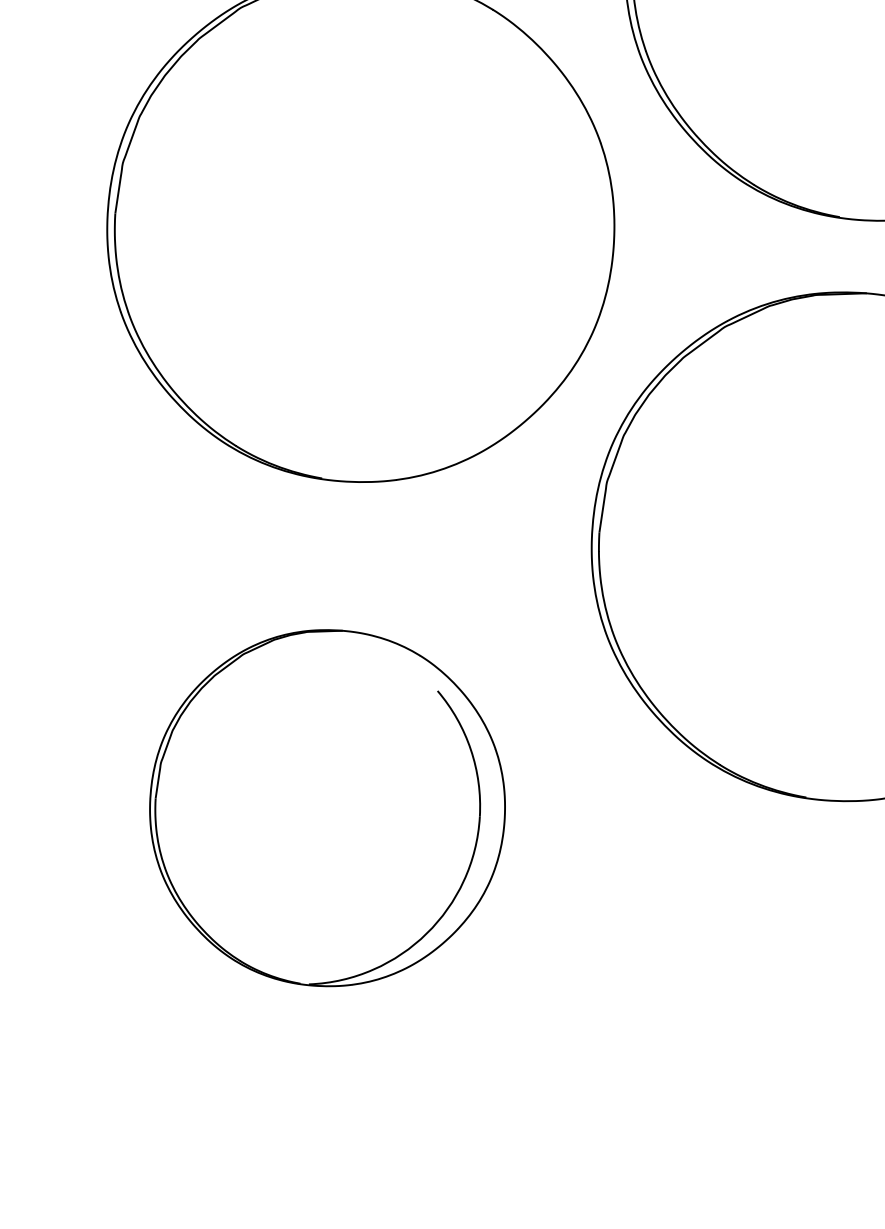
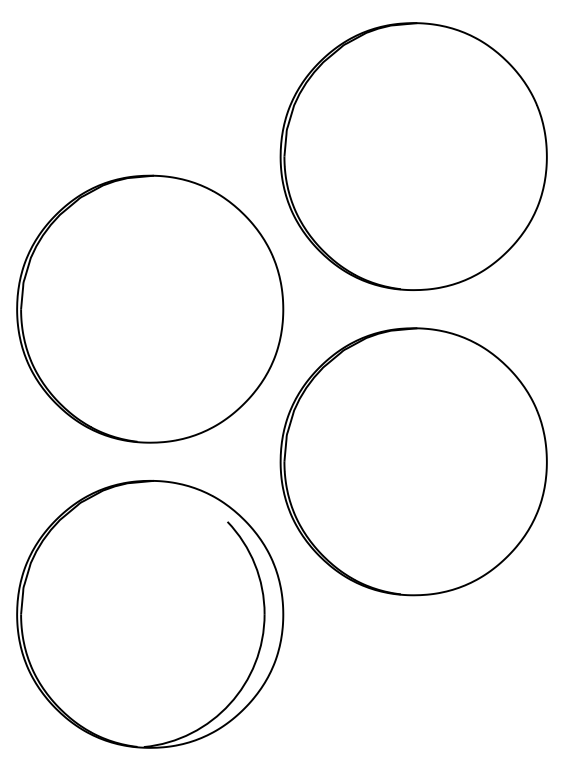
part: (327, 808) -> (150, 614), size x1.43

